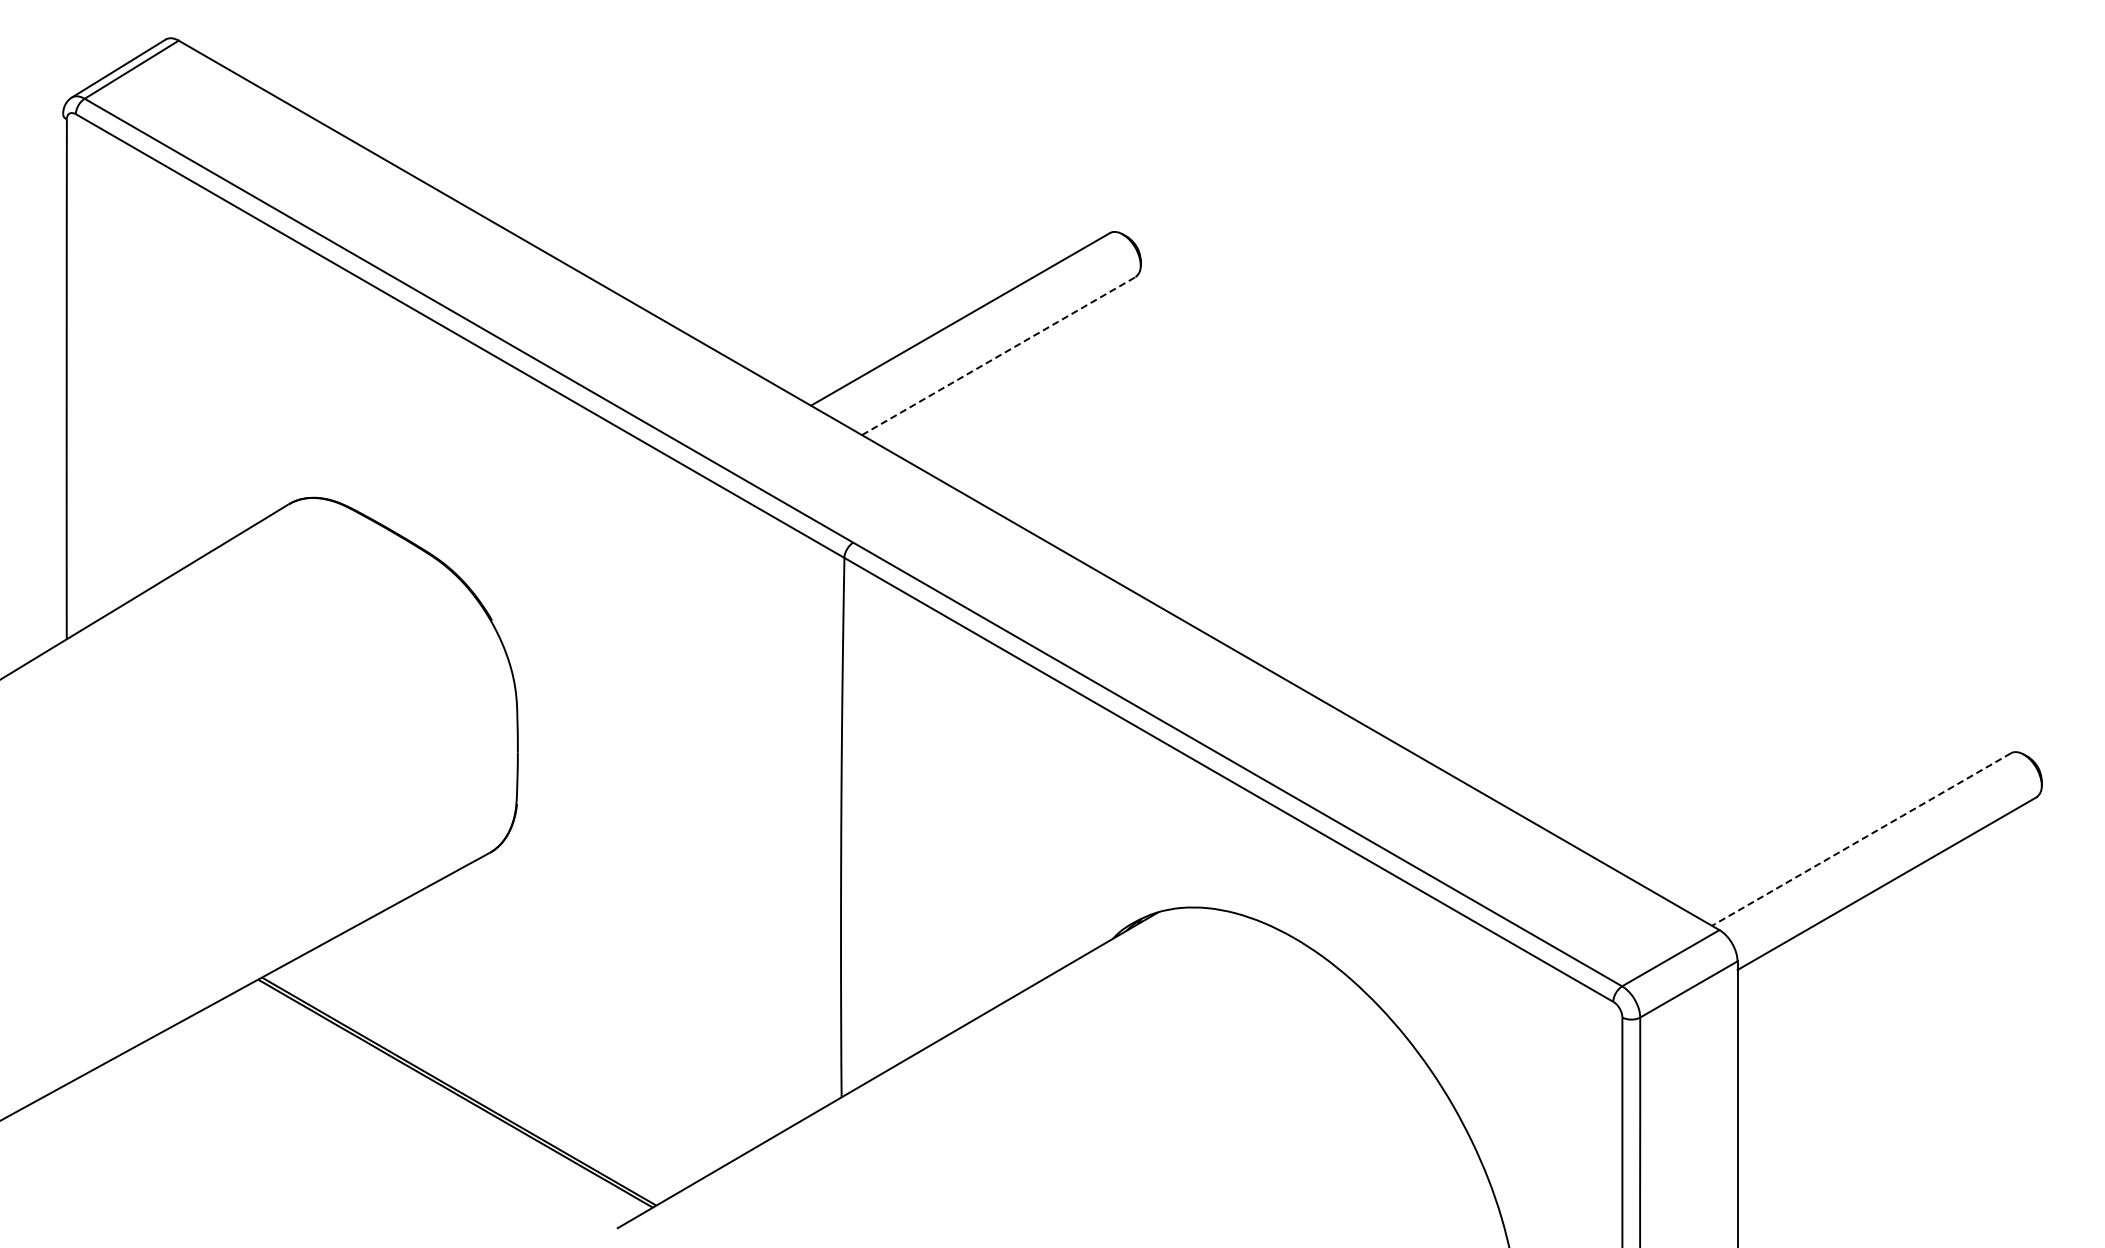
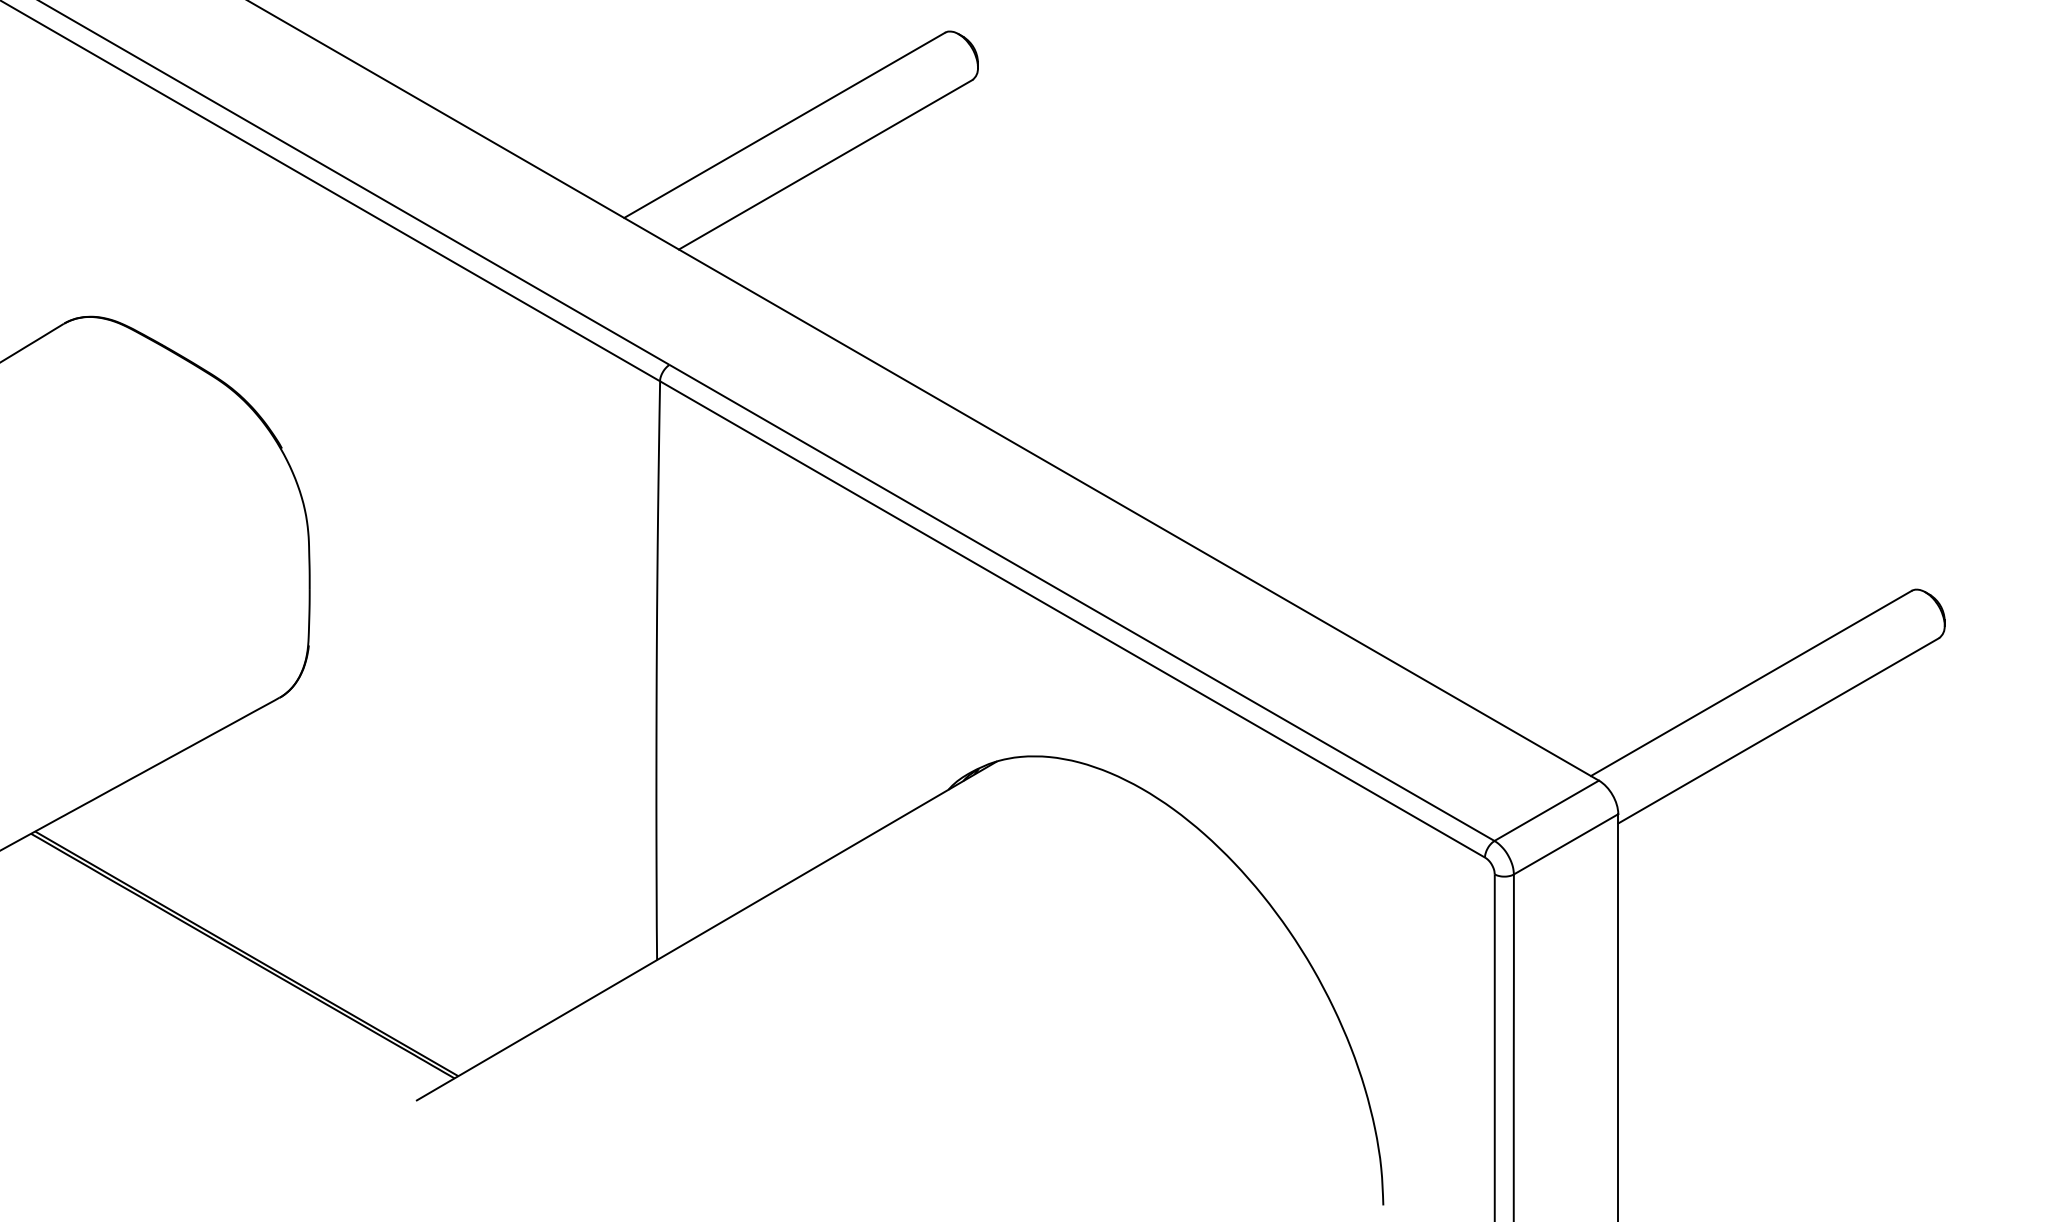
line: (998, 356) -> (825, 165), dashed -> solid
line: (1861, 839) -> (1751, 683), dashed -> solid

